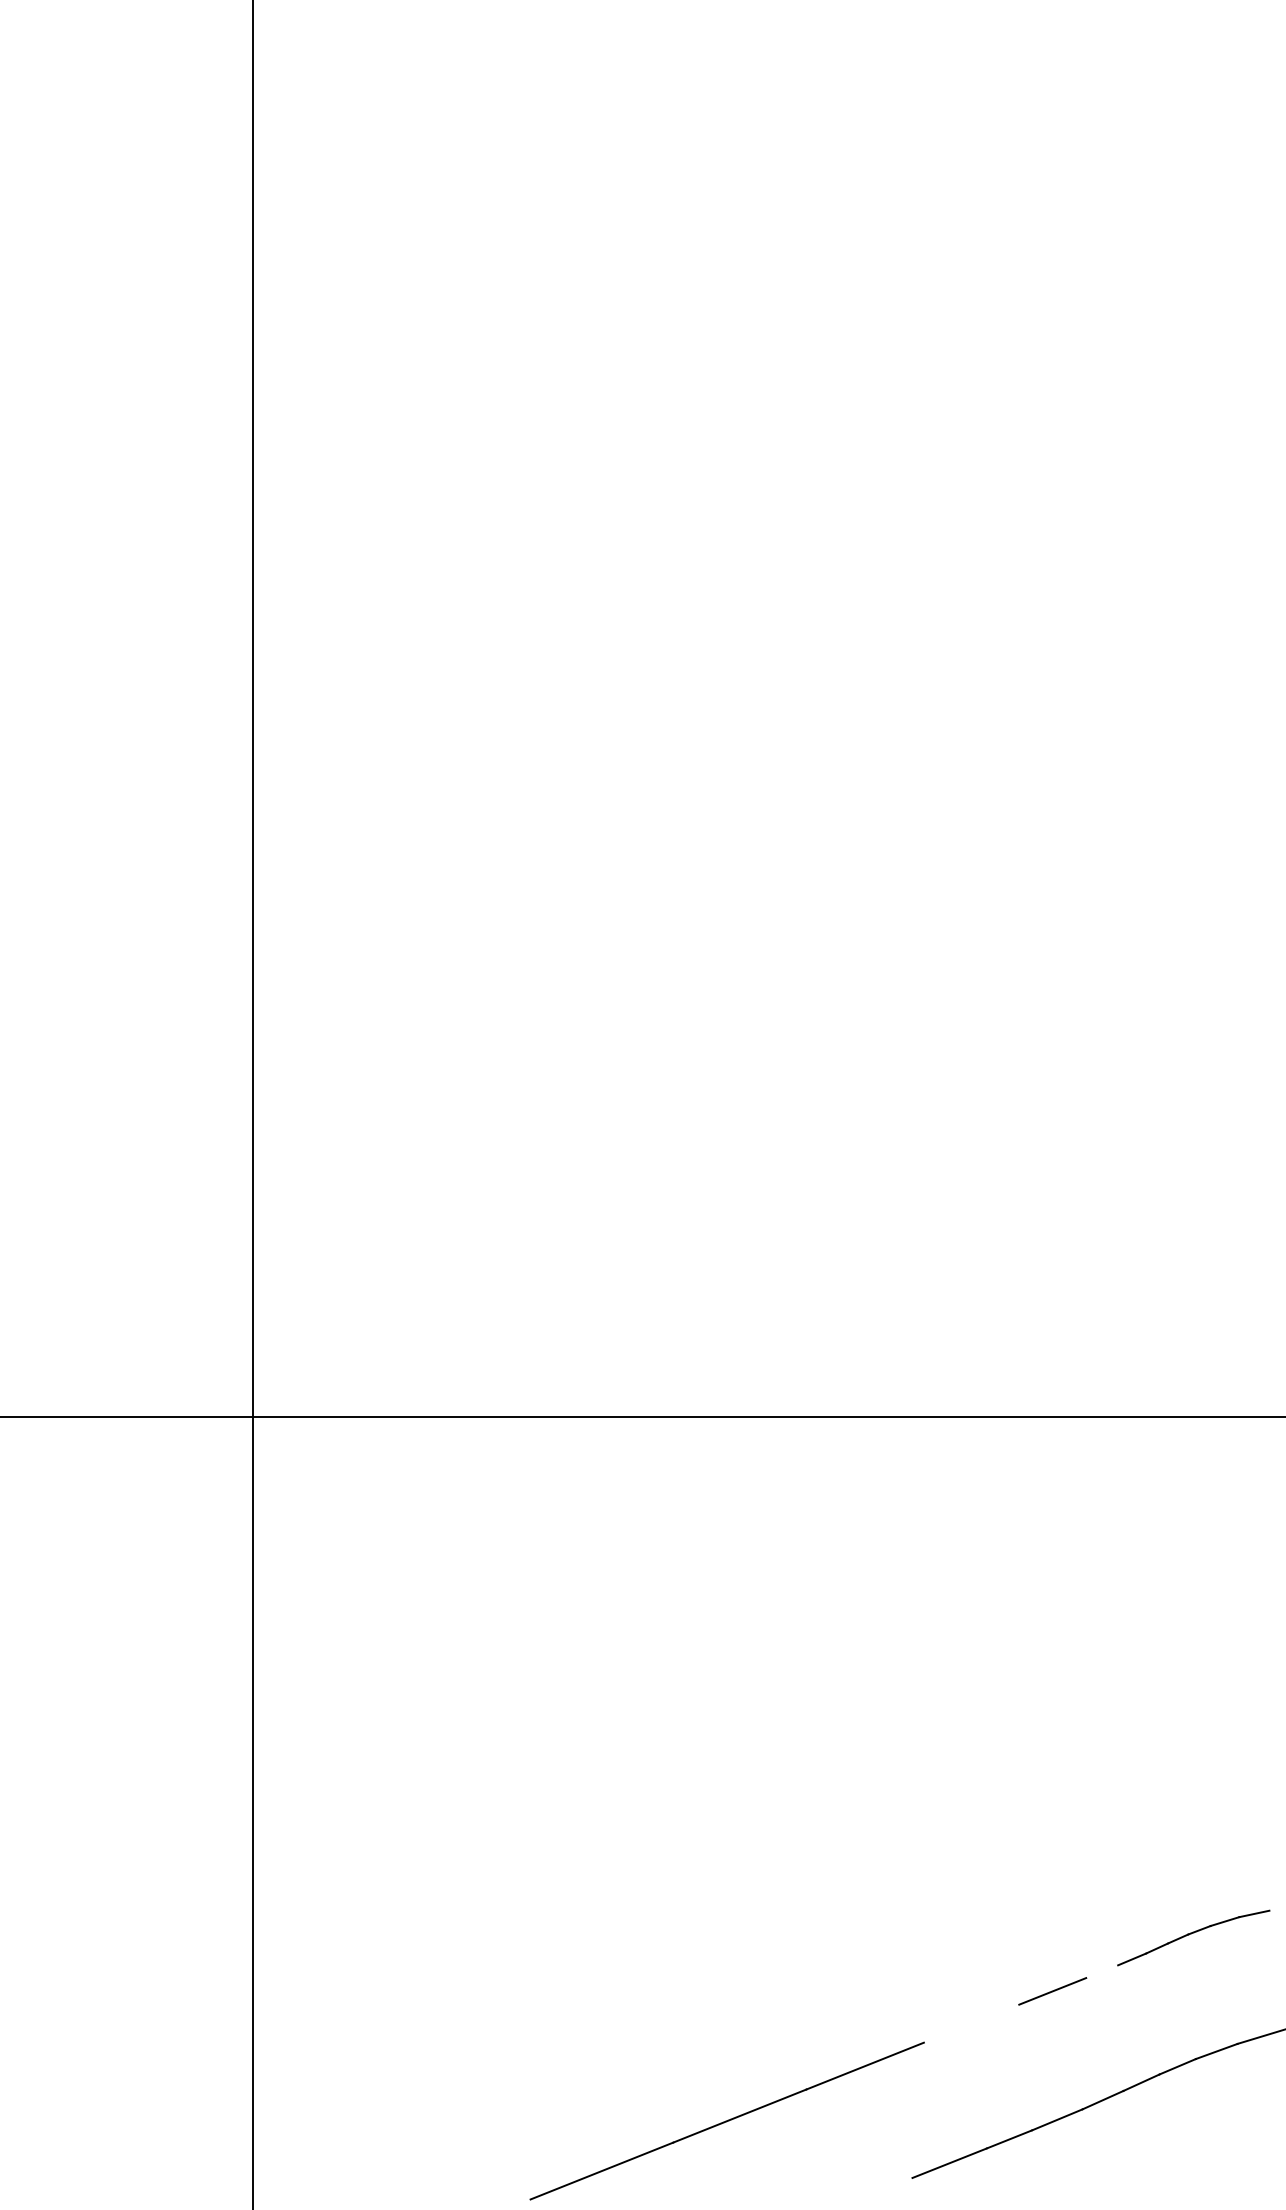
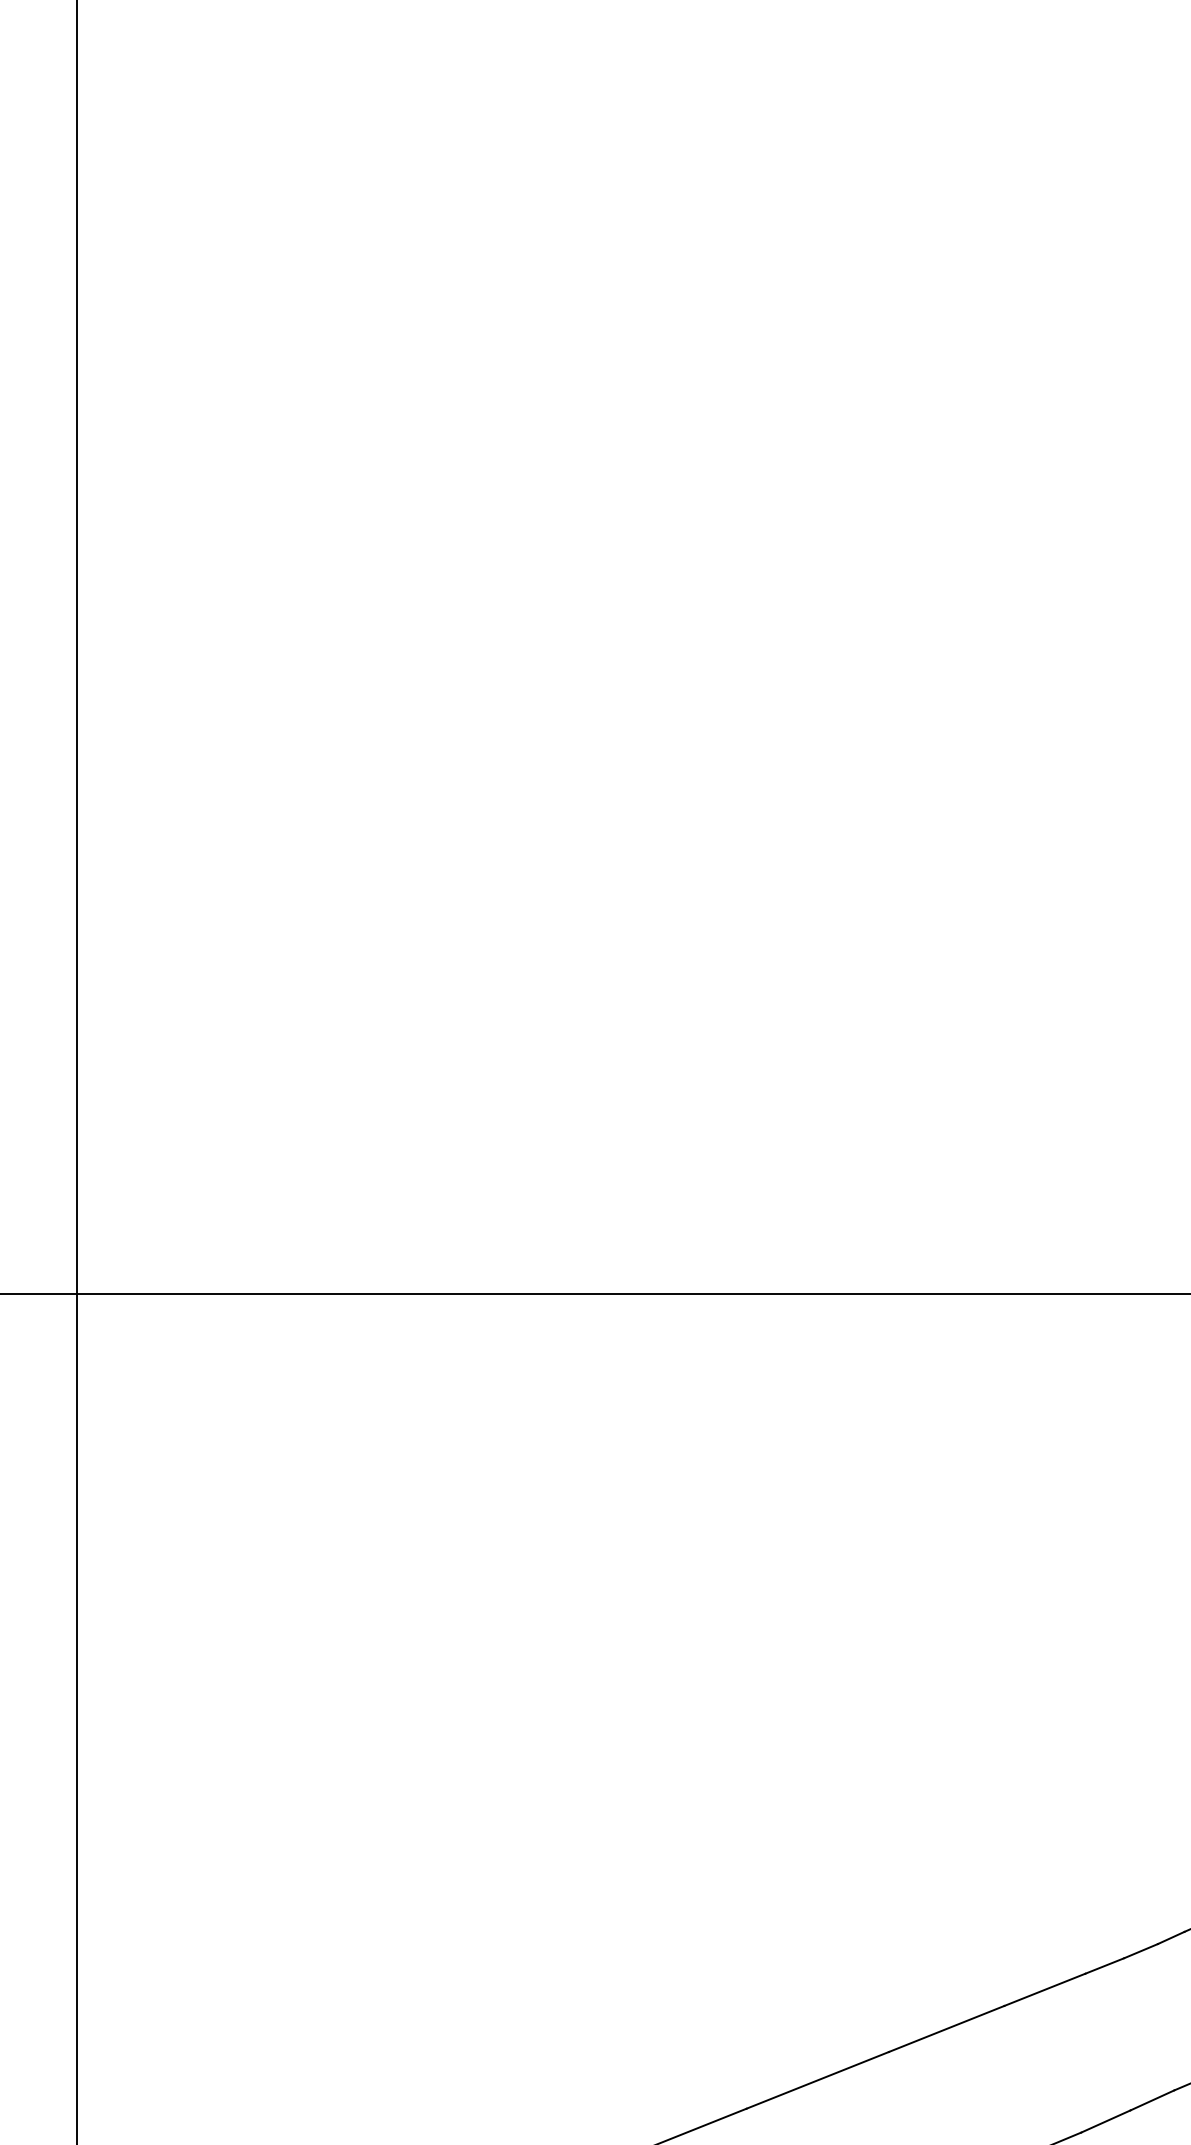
line: (1102, 1971) -> (1105, 1965), added
line: (971, 2023) -> (946, 2028), added

